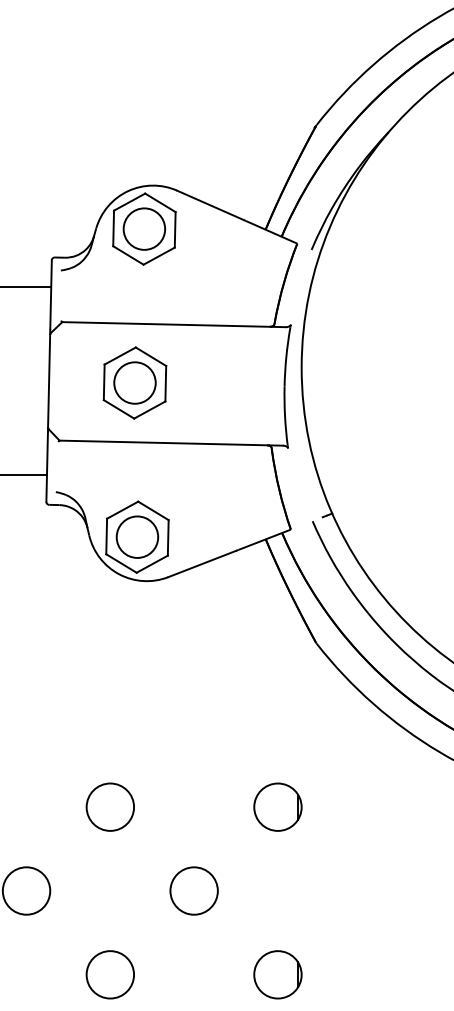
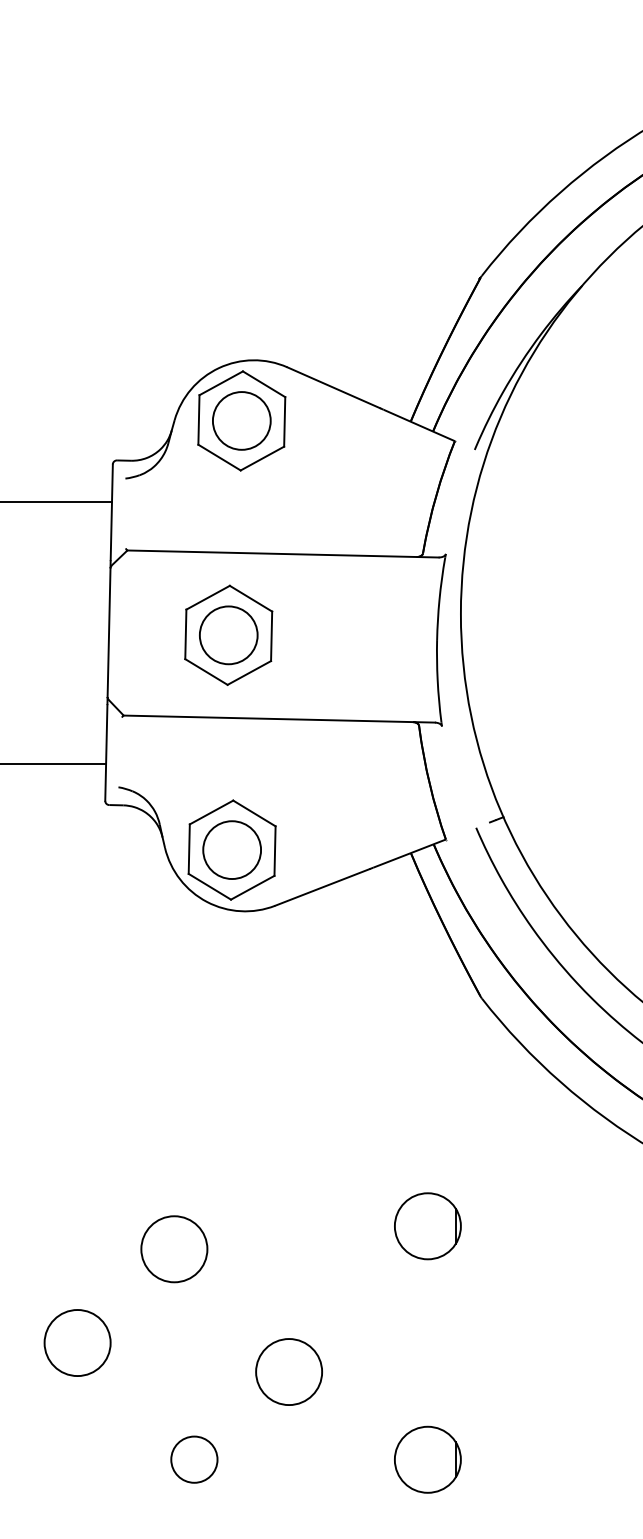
circle: (110, 807) -> (174, 1249), moved
circle: (193, 890) -> (288, 1371), moved
circle: (110, 974) -> (194, 1459), size x0.7

